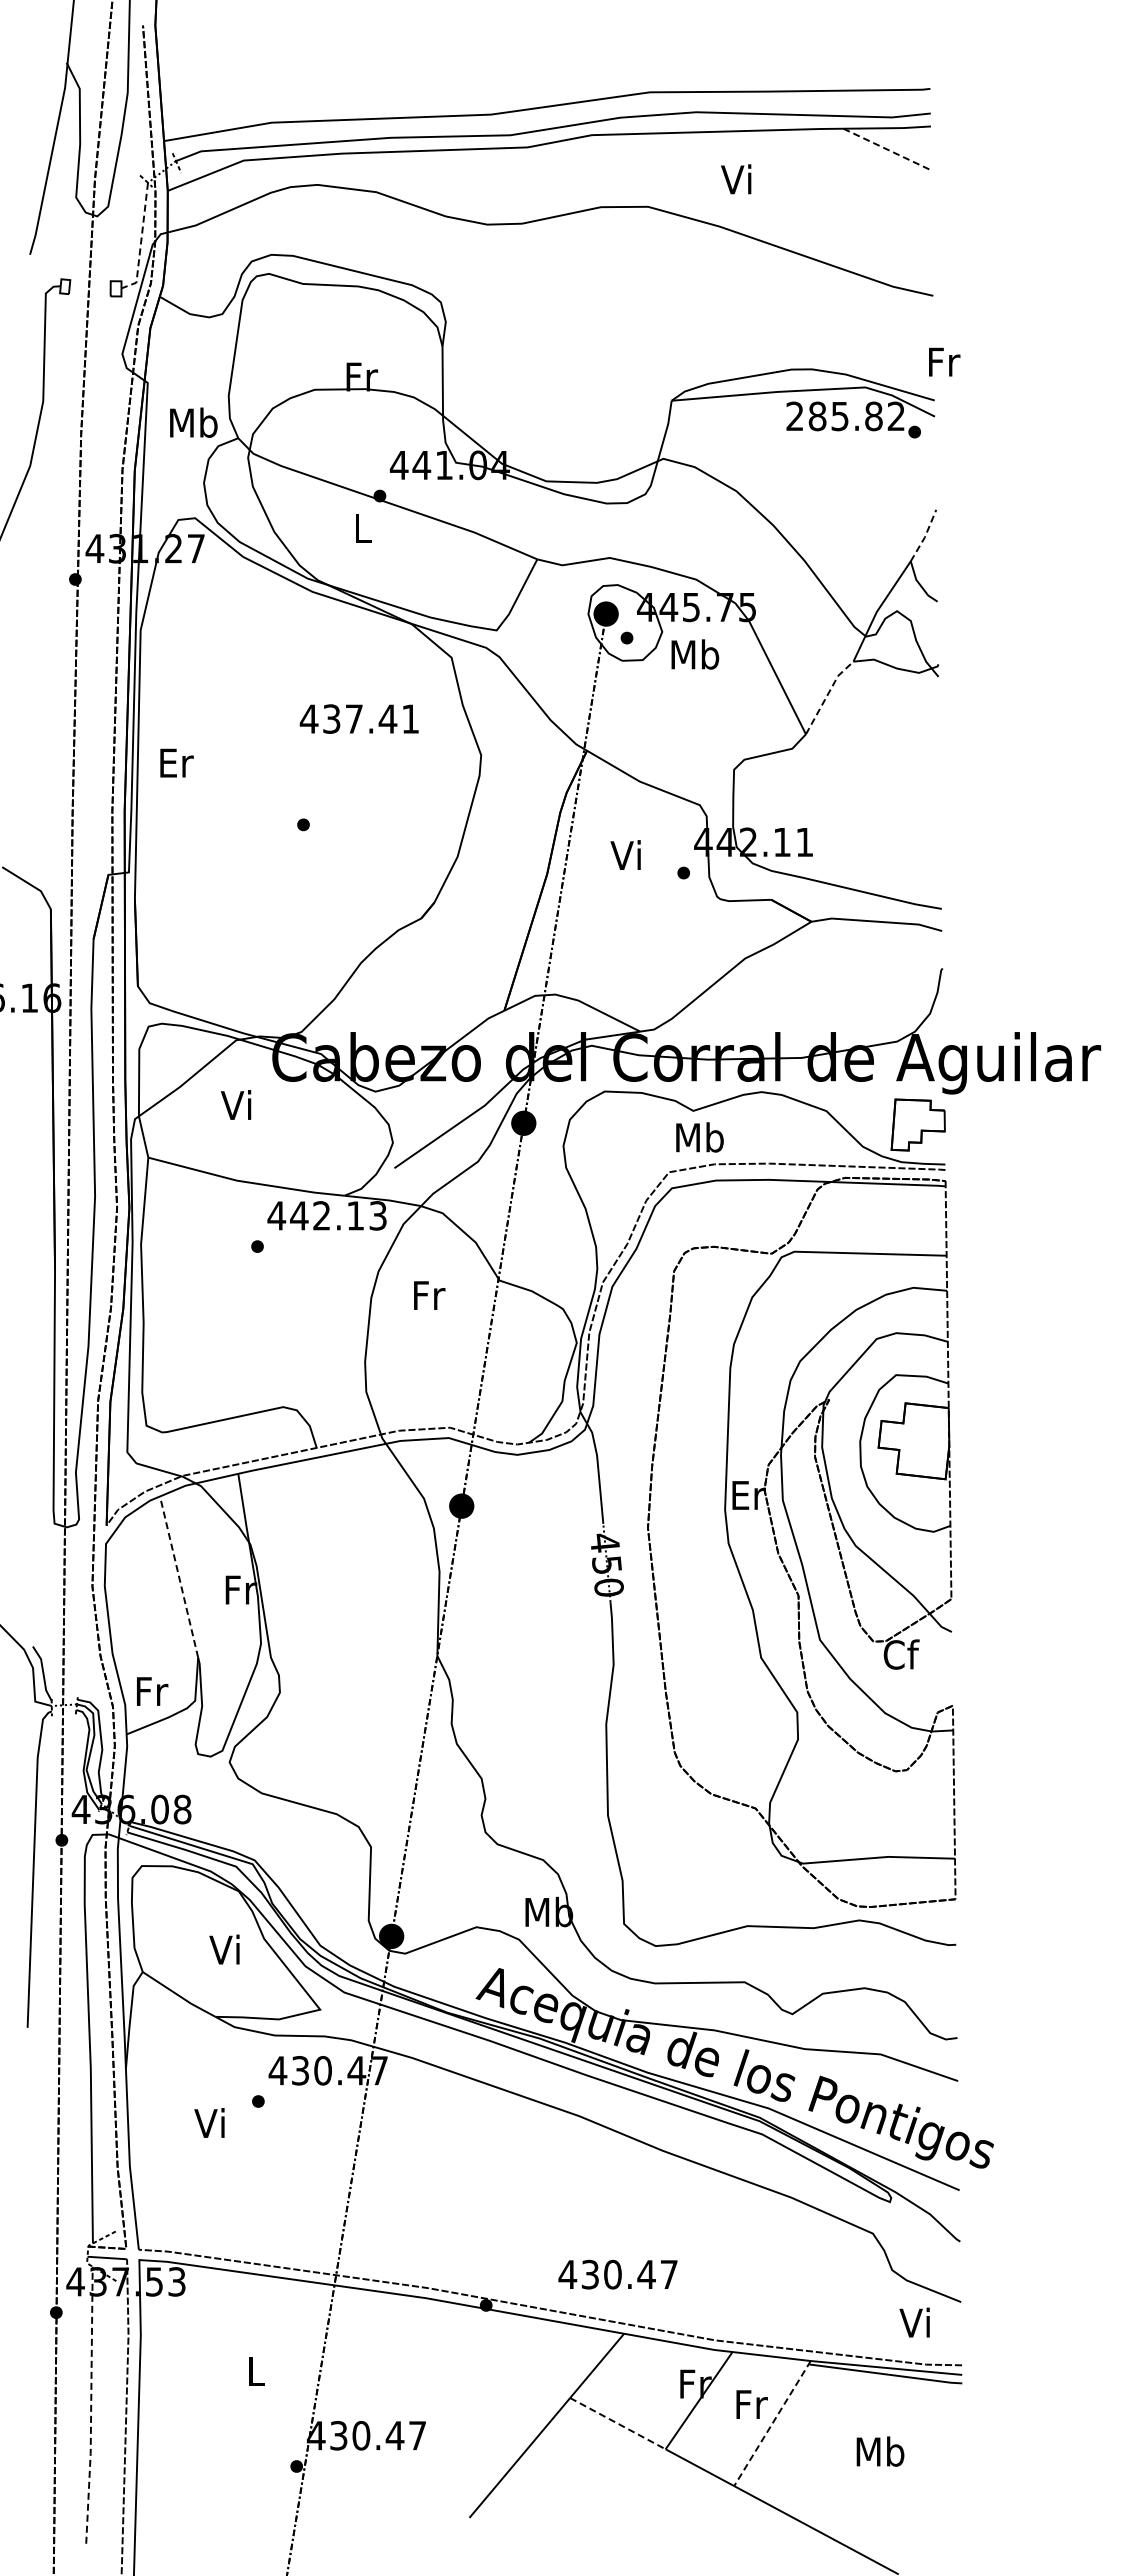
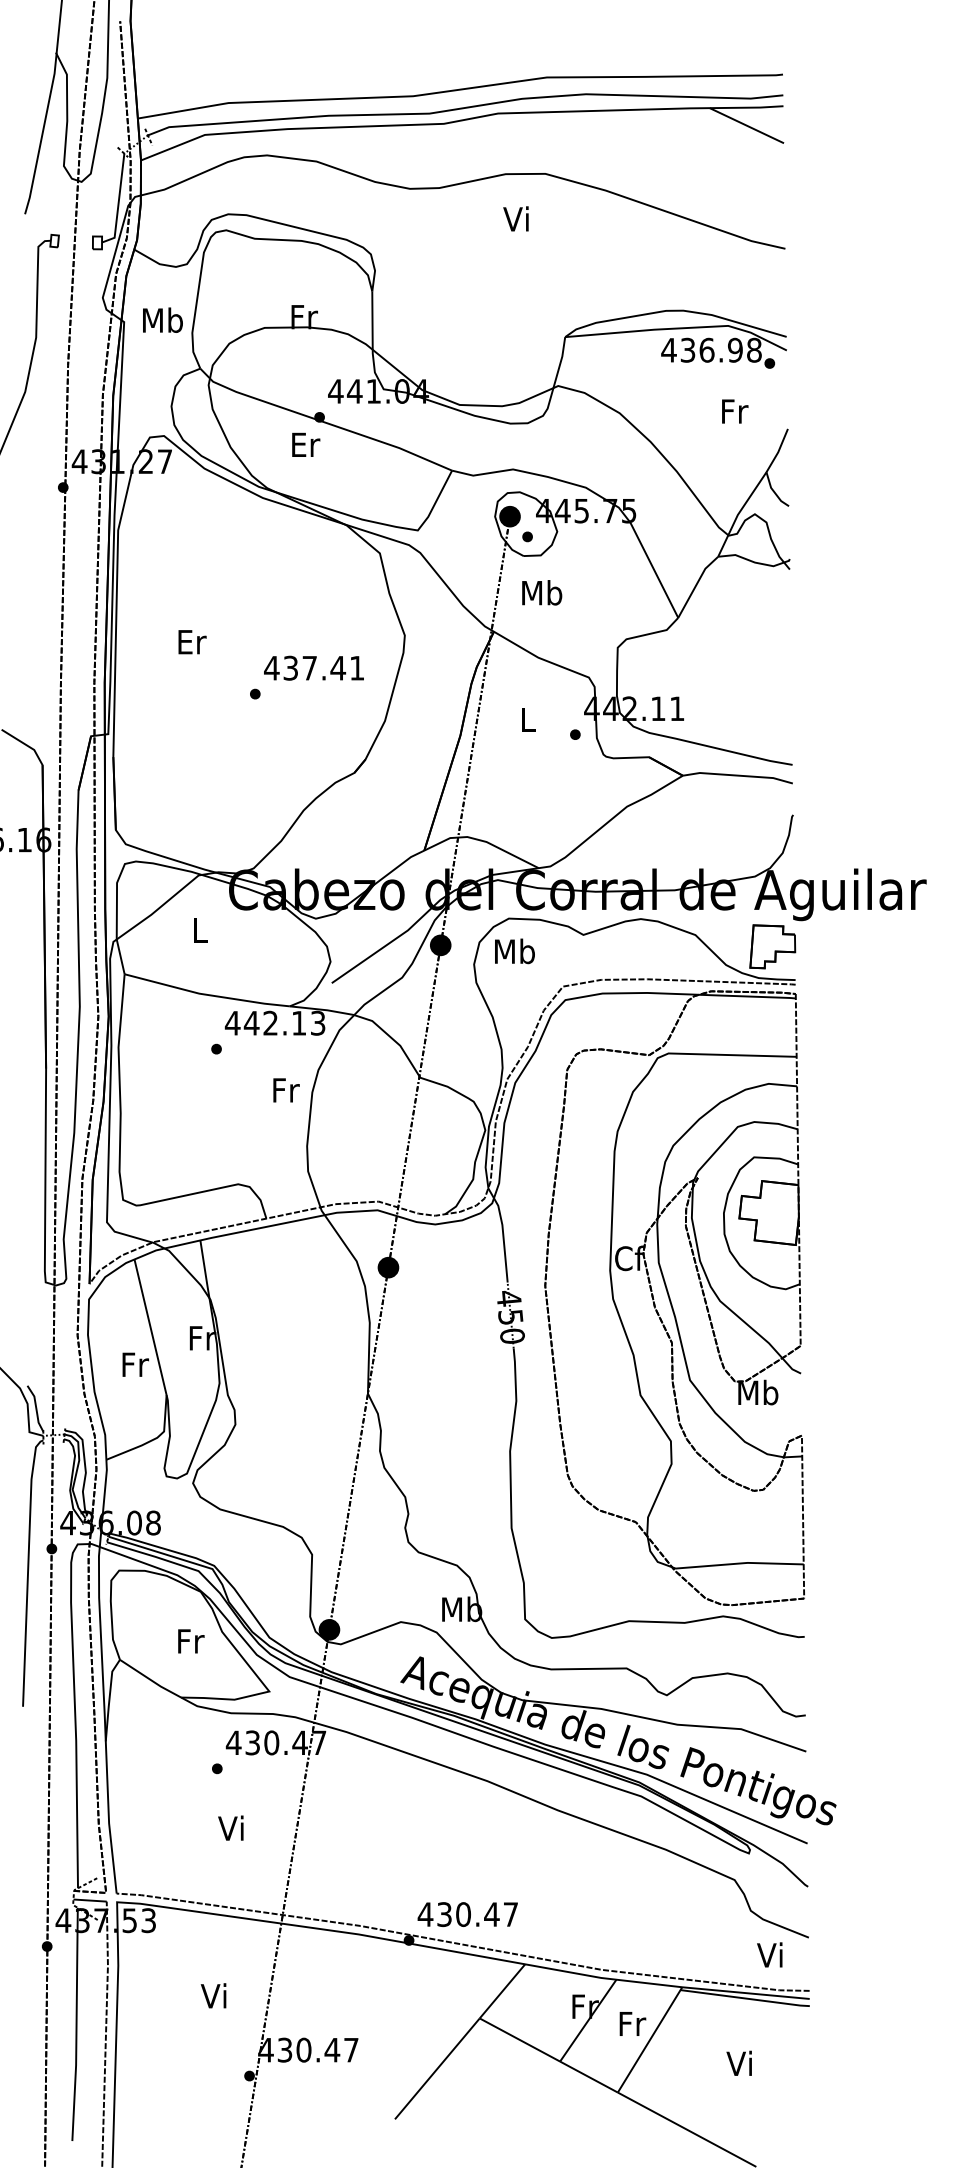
line: (887, 149) -> (746, 125), dashed -> solid
text: (736, 179) -> (516, 219), moved
line: (141, 241) -> (118, 203), dashed -> solid
text: (944, 361) -> (735, 410), moved
text: (845, 416) -> (711, 350), 285.82 -> 436.98
text: (193, 422) -> (162, 320), moved
text: (363, 528) -> (305, 444), L -> Er
line: (925, 536) -> (778, 451), dashed -> solid
text: (695, 654) -> (542, 592), moved
line: (827, 695) -> (696, 585), dashed -> solid
text: (358, 718) -> (313, 667), moved
text: (176, 762) -> (192, 641), moved
text: (625, 854) -> (526, 719), Vi -> L
text: (235, 1104) -> (198, 929), Vi -> L
text: (699, 1137) -> (514, 951), moved
text: (429, 1295) -> (286, 1090), moved
text: (747, 1495) -> (629, 1258), Er -> Cf
line: (179, 1577) -> (150, 1327), dashed -> solid
text: (900, 1654) -> (757, 1392), Cf -> Mb
text: (152, 1691) -> (135, 1364), moved
text: (226, 1949) -> (190, 1640), Vi -> Fr
text: (209, 2122) -> (230, 1827), moved
text: (617, 2274) -> (467, 1914), moved
text: (253, 2370) -> (213, 1995), L -> Vi
line: (91, 2406) -> (76, 2025), dashed -> solid
line: (618, 2423) -> (520, 2039), dashed -> solid
line: (772, 2423) -> (650, 2039), dashed -> solid
text: (880, 2451) -> (740, 2063), Mb -> Vi

